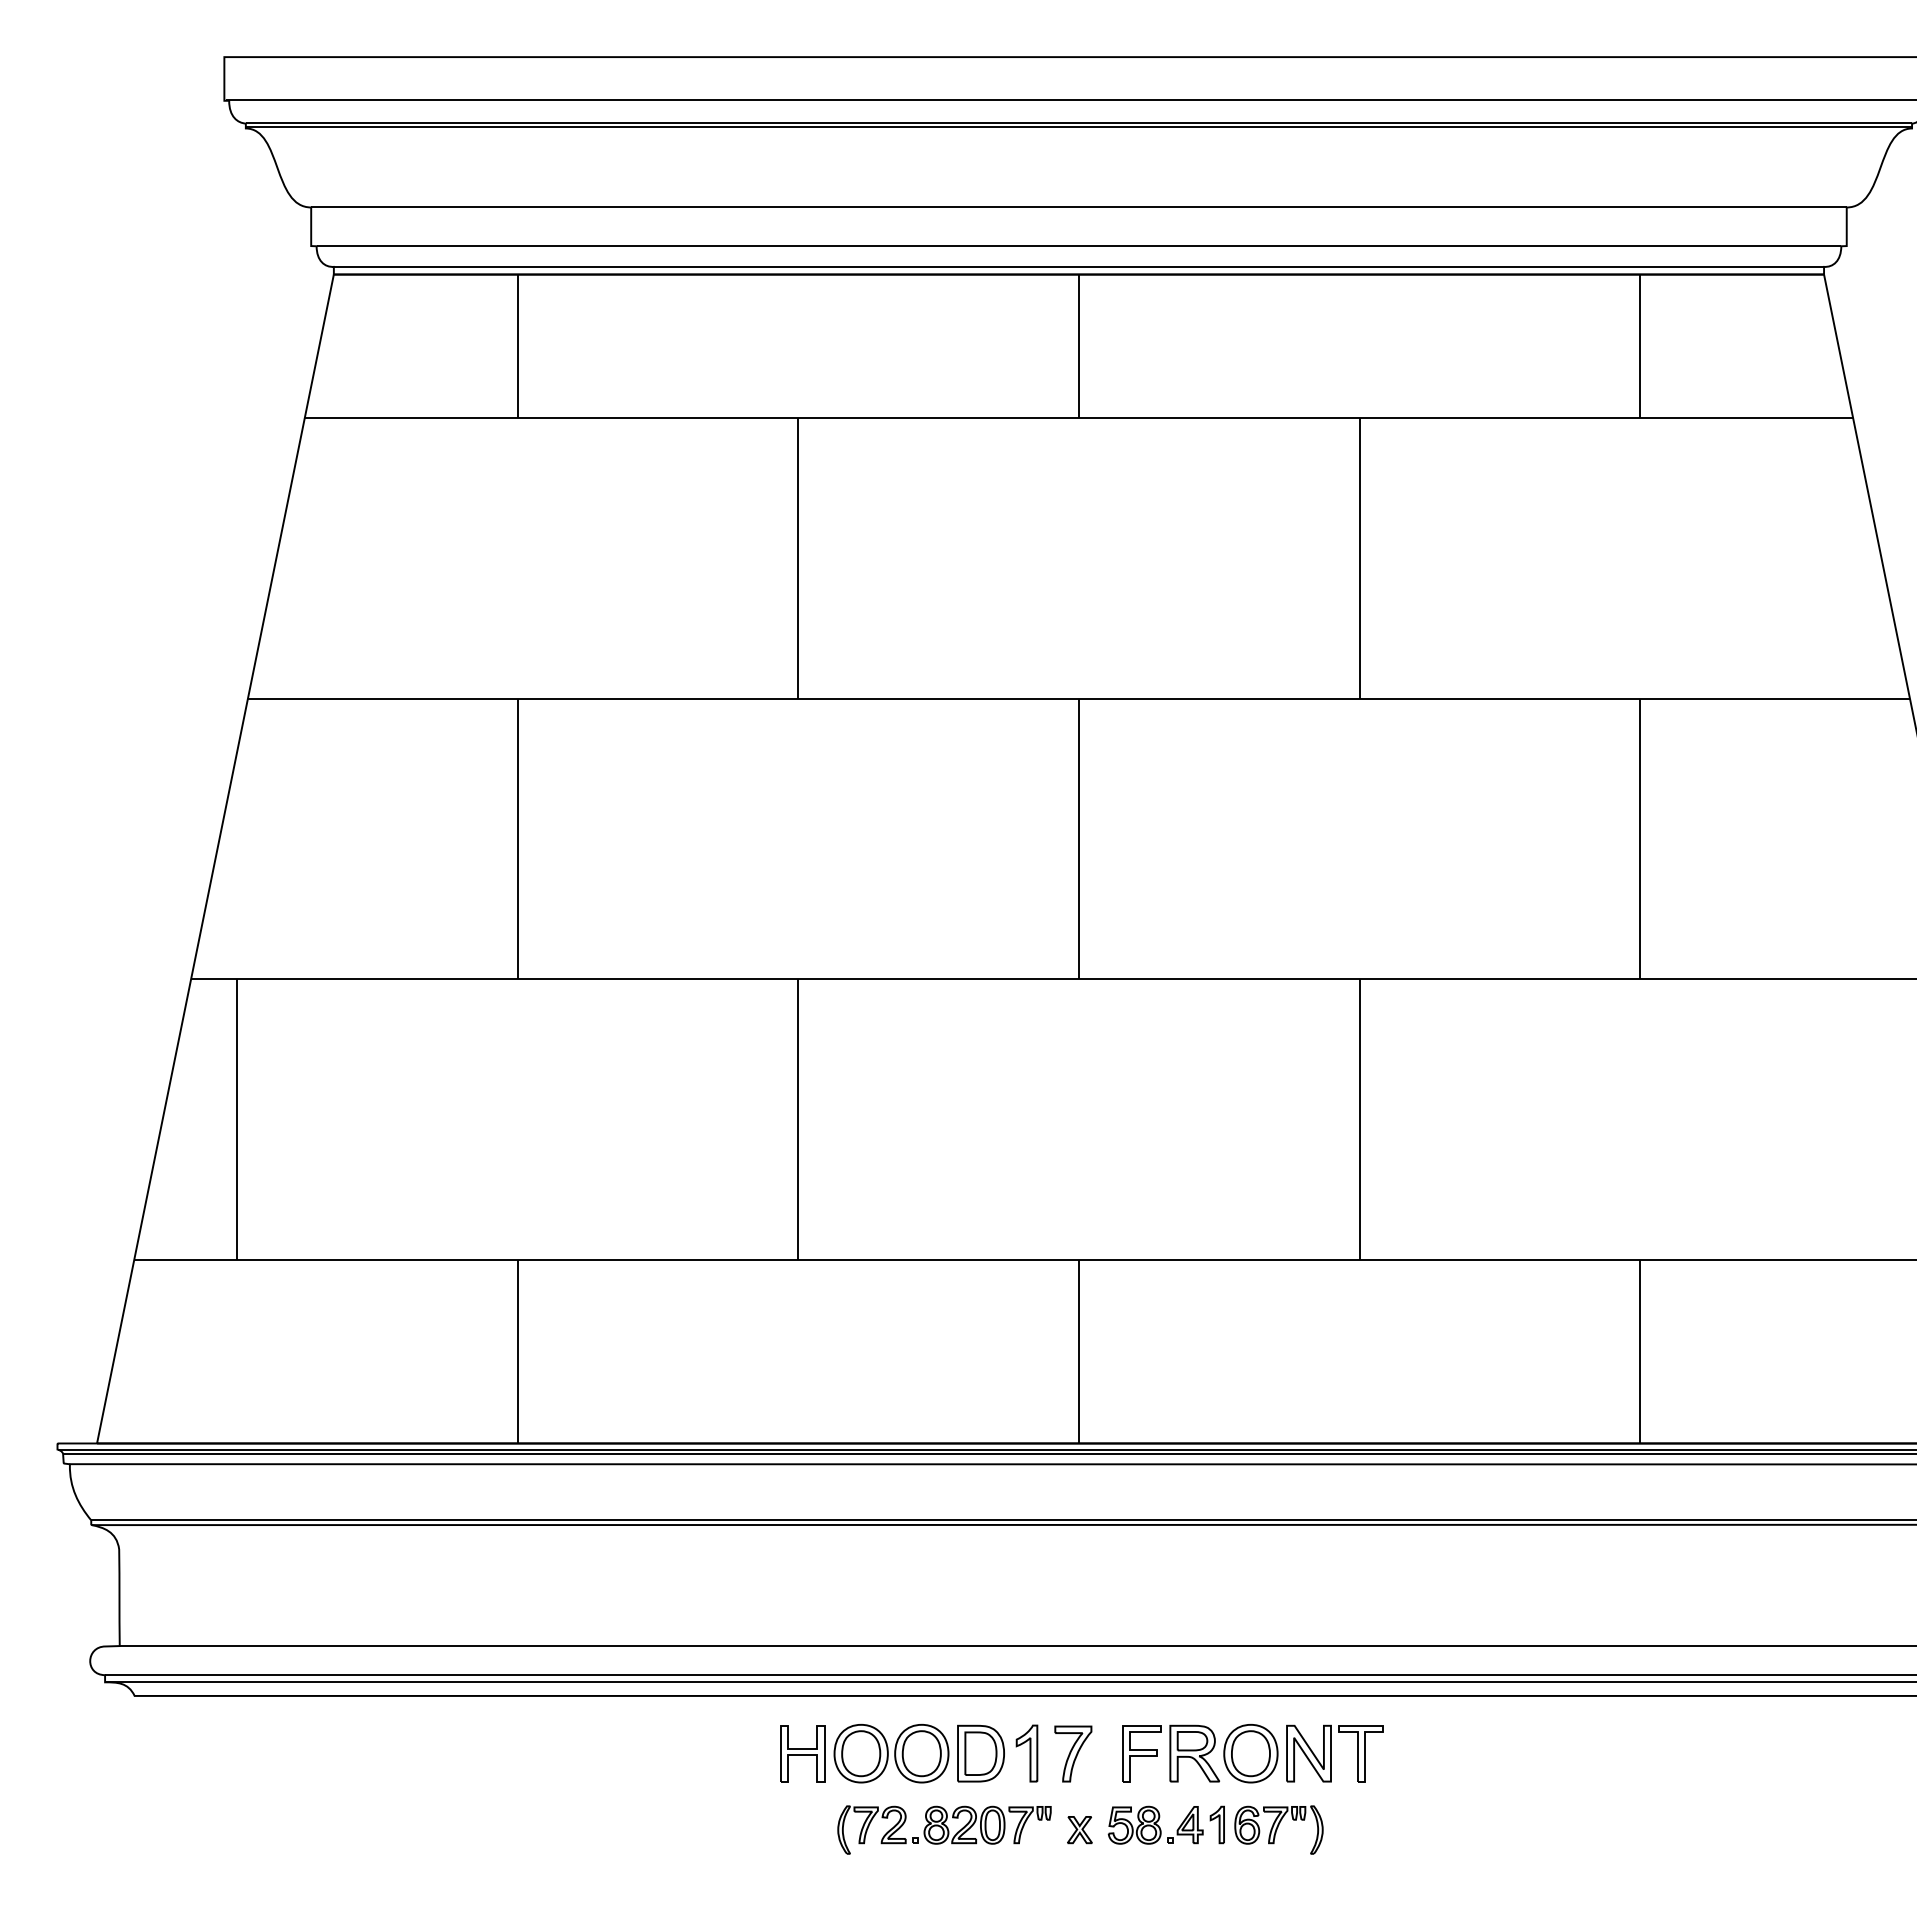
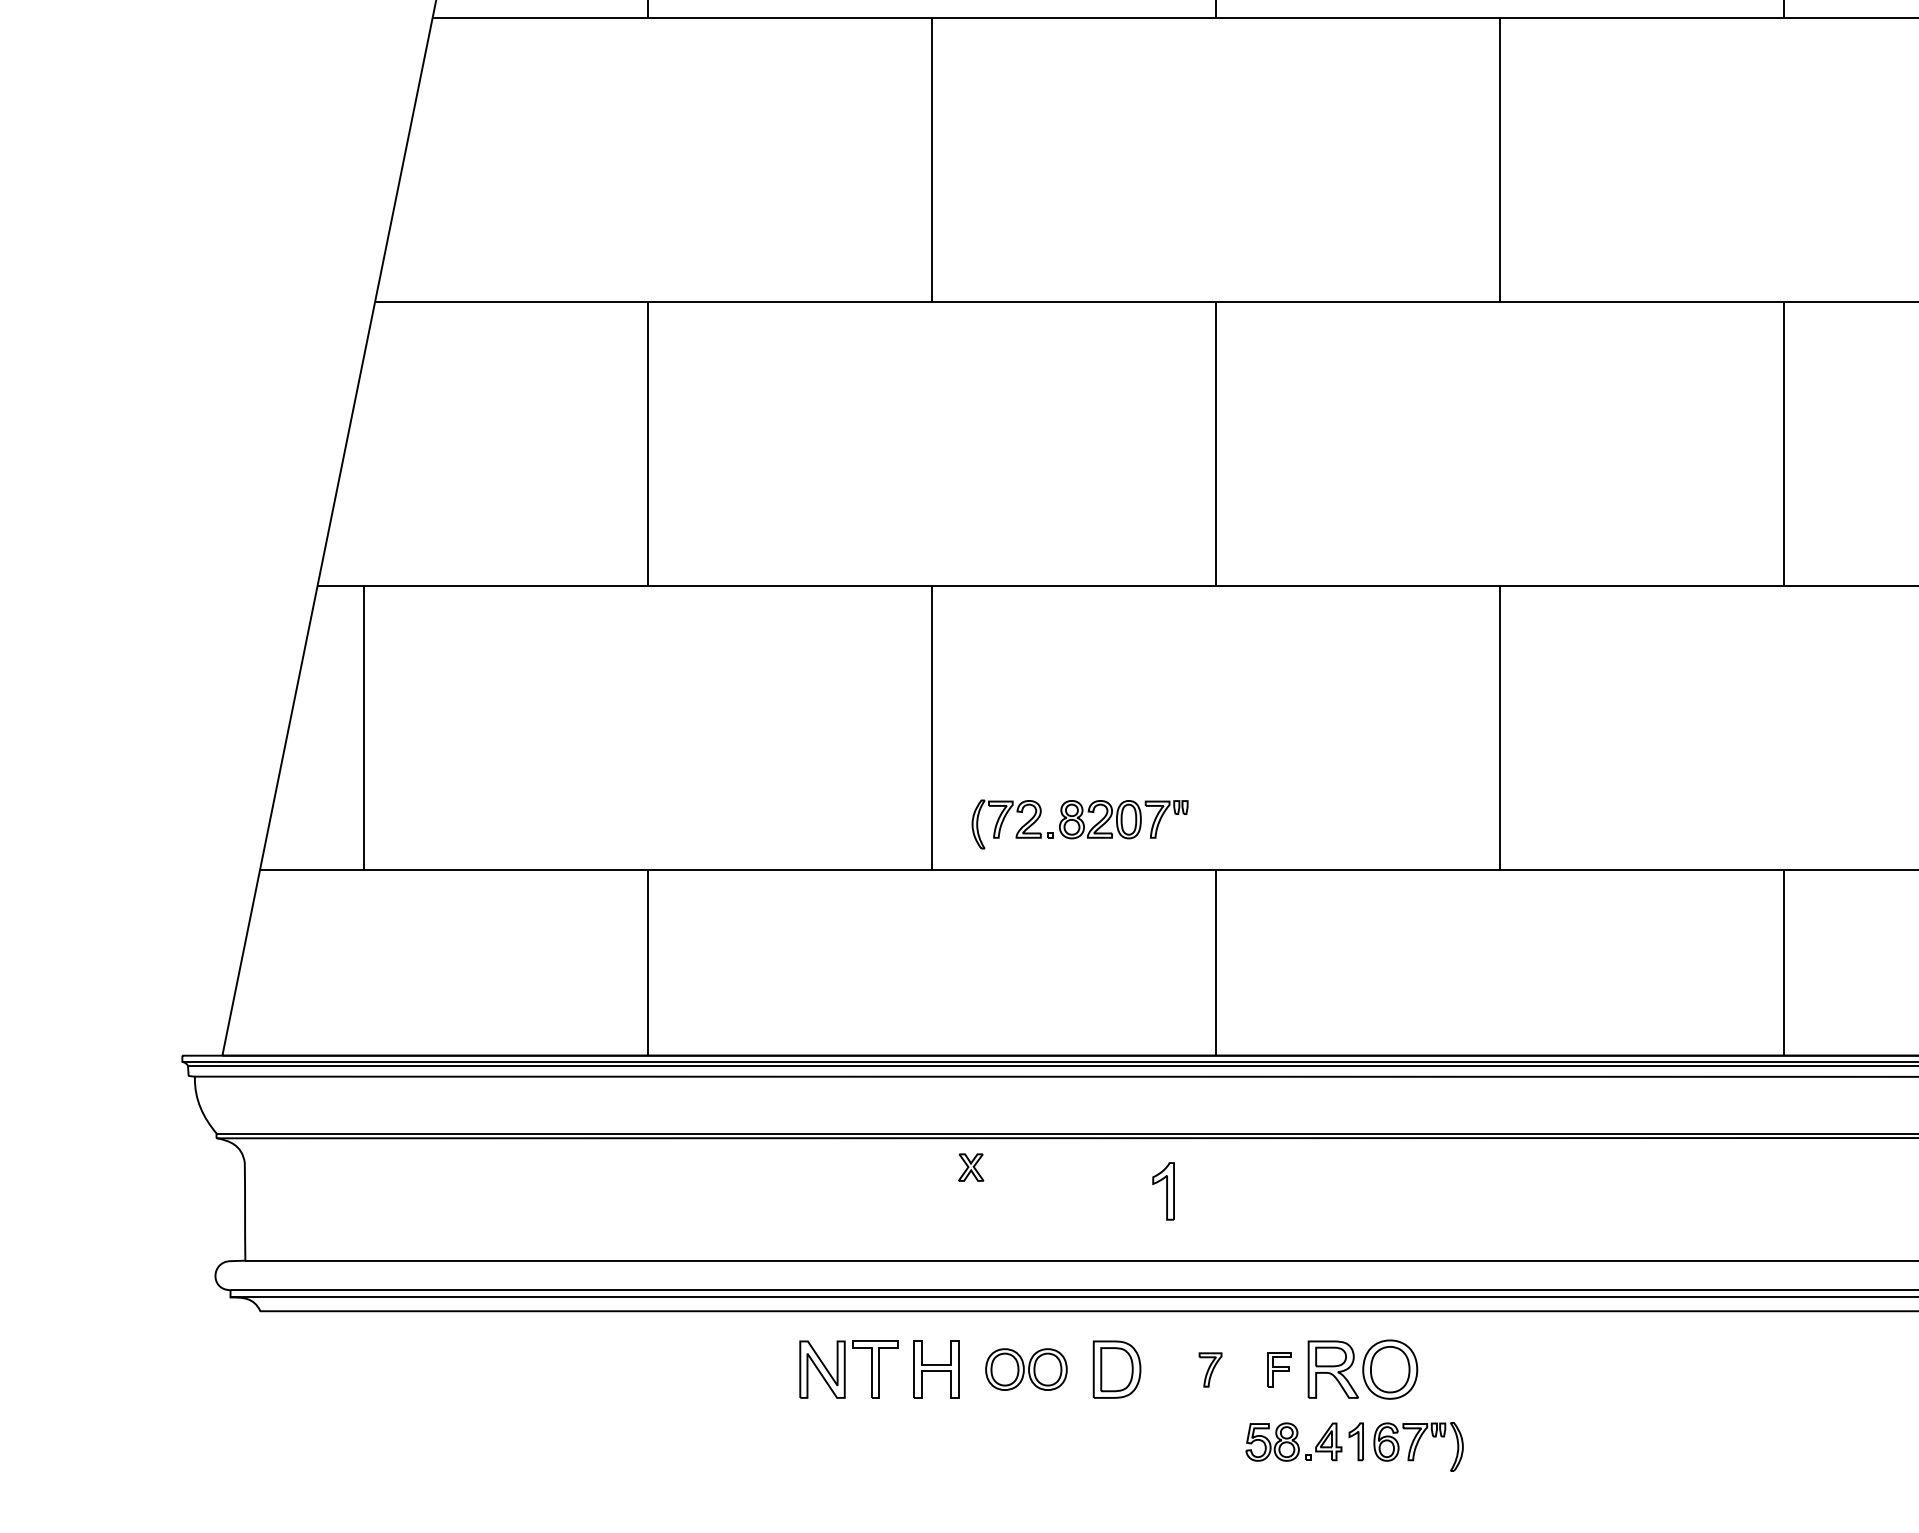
part: (891, 1753) -> (1026, 1369), size x0.7
part: (1026, 1753) -> (1163, 1191), moved
part: (1073, 1753) -> (1210, 1369), size x0.6
part: (1141, 1753) -> (1279, 1369), size x0.6
part: (1334, 1753) -> (848, 1369), moved
part: (944, 1829) -> (1080, 823), moved
part: (1079, 1830) -> (970, 1168), moved

